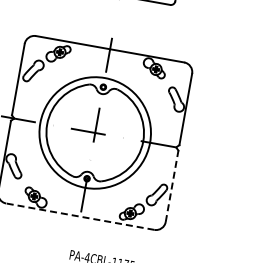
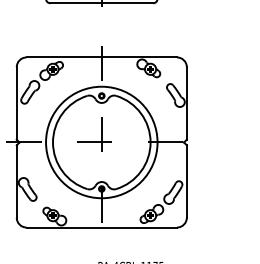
line: (171, 186) -> (186, 181), dashed -> solid
line: (80, 216) -> (101, 227), dashed -> solid

